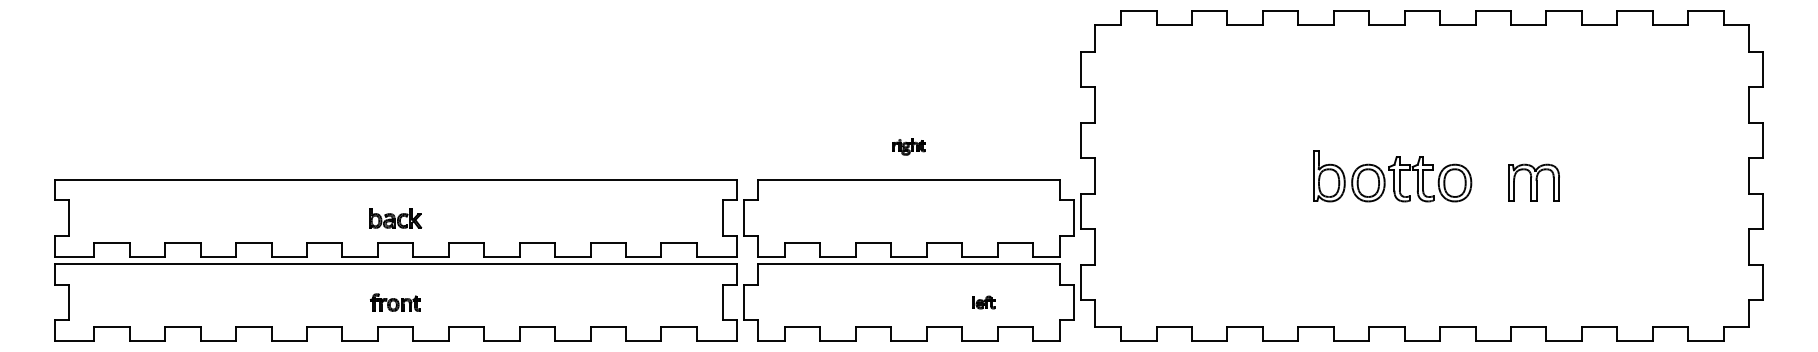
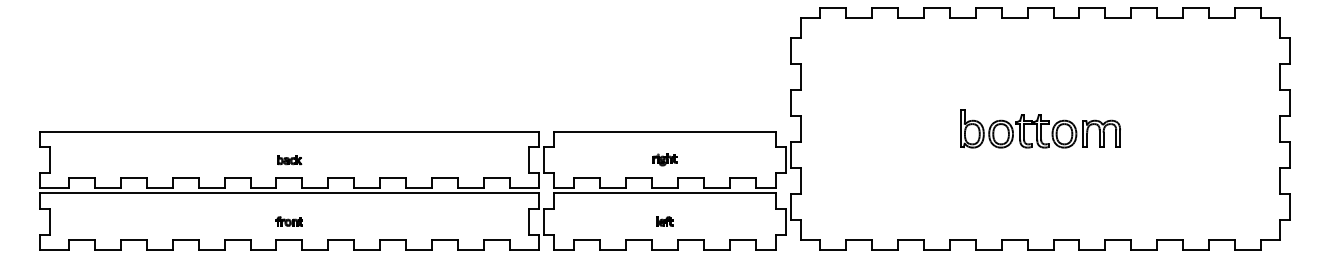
part: (908, 146) -> (664, 159), moved
part: (1533, 182) -> (1101, 133), moved
part: (395, 217) -> (289, 159), size x0.62
part: (395, 302) -> (289, 221), size x0.71
part: (983, 302) -> (664, 221), moved

